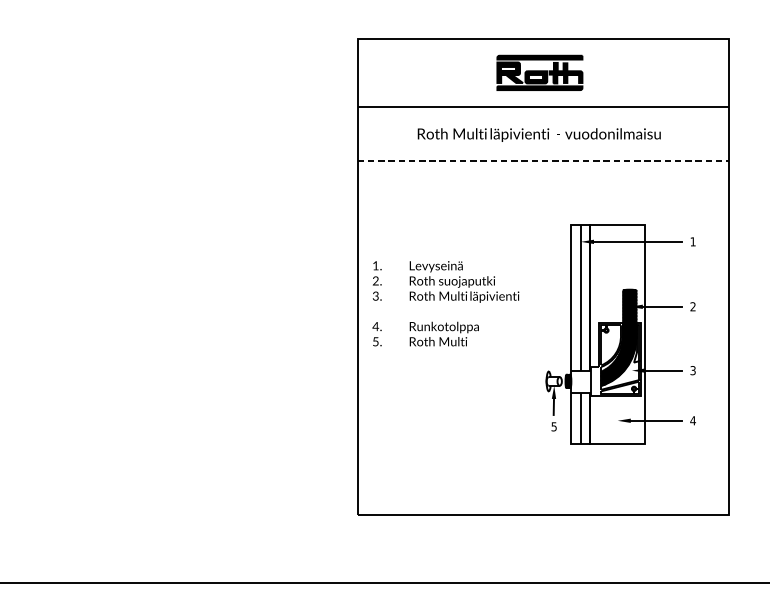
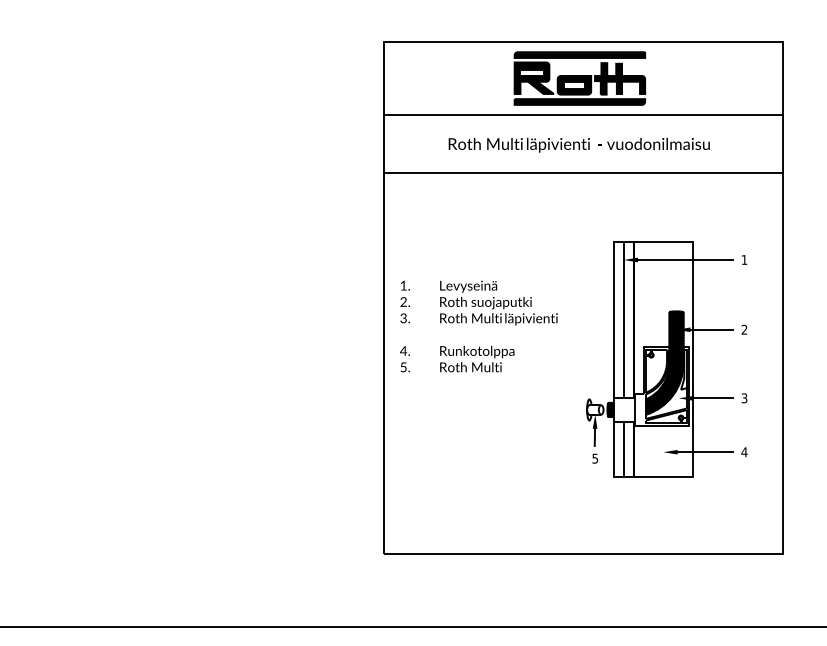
part: (539, 72) -> (579, 78), size x1.43
line: (543, 161) -> (583, 173), dashed -> solid

